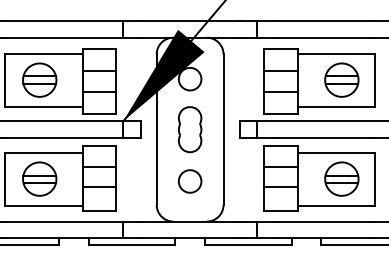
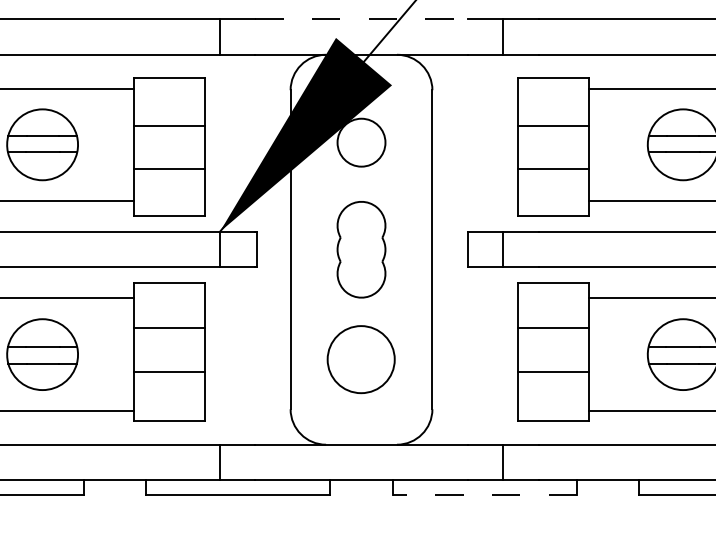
line: (190, 21) -> (362, 20), solid -> dashed
circle: (190, 181) -> (362, 359), size x1.4
line: (247, 245) -> (483, 495), solid -> dashed

